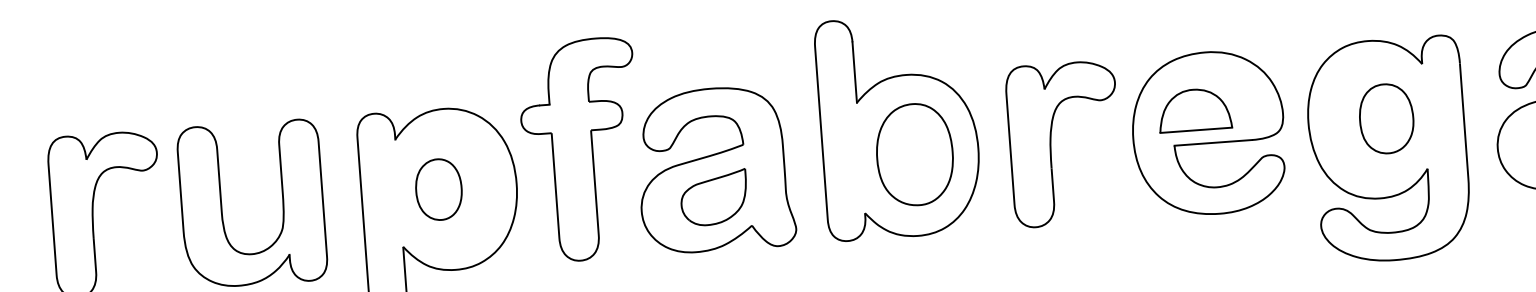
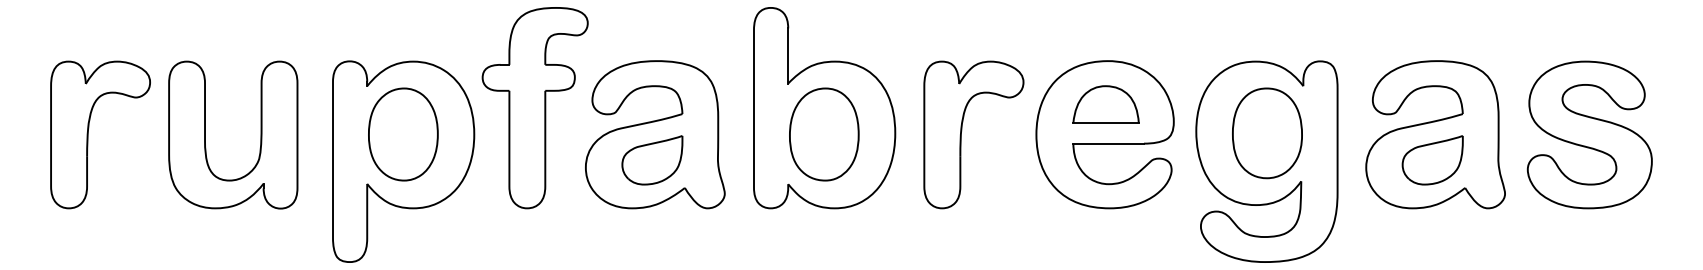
part: (1194, 109) -> (1105, 104), moved
part: (1386, 118) -> (1267, 133), size x1.43
part: (915, 154) -> (824, 134), moved
part: (439, 189) -> (403, 134), size x1.67

